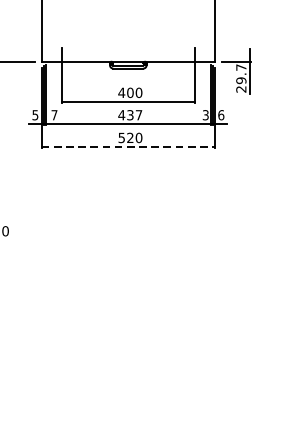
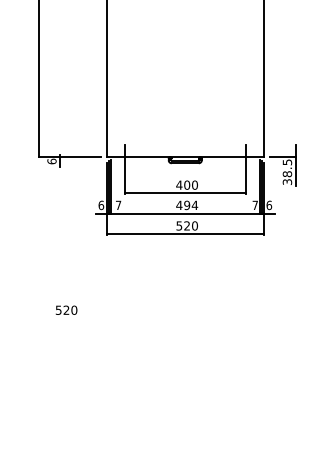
text: (241, 77) -> (287, 171), 29.7 -> 38.5
text: (135, 114) -> (191, 204), 437 -> 494
text: (35, 115) -> (101, 205), 5 -> 6
text: (204, 115) -> (254, 205), 3 -> 7
line: (128, 147) -> (185, 234), dashed -> solid

